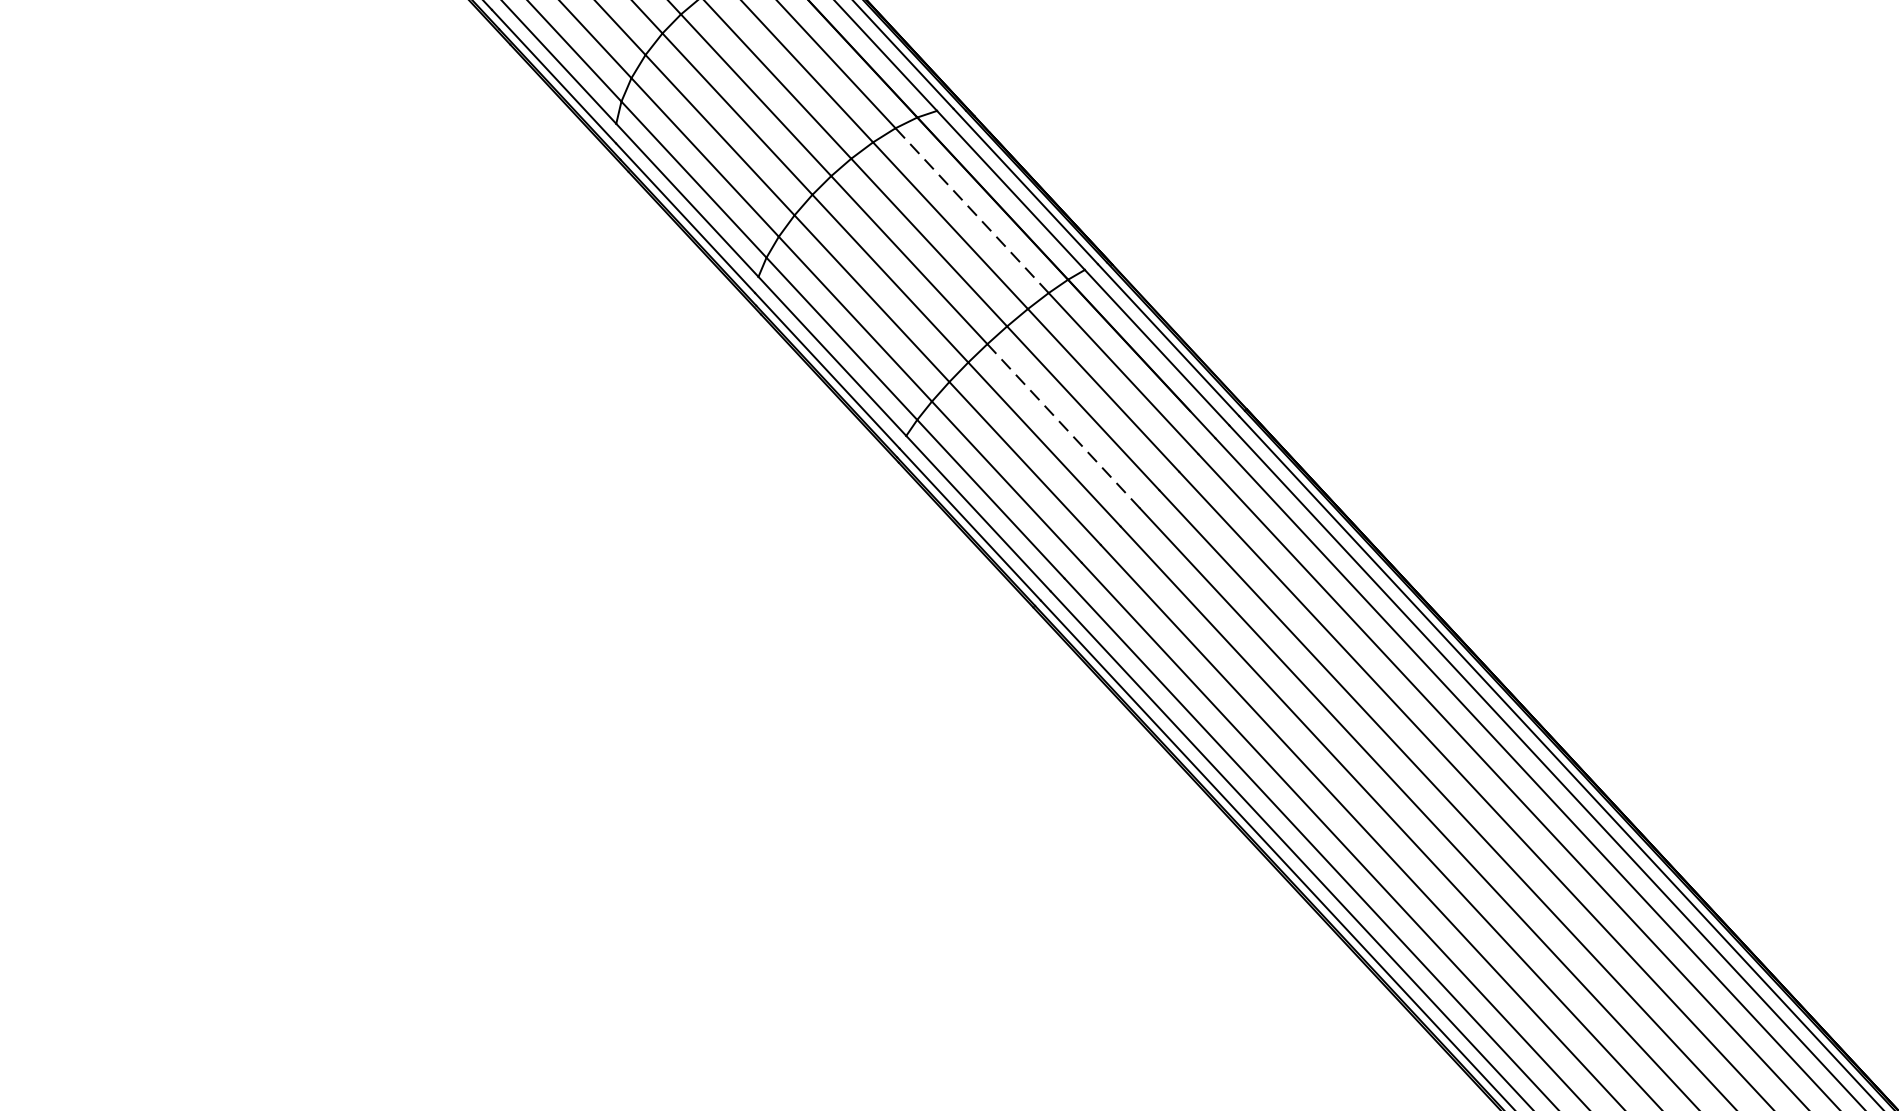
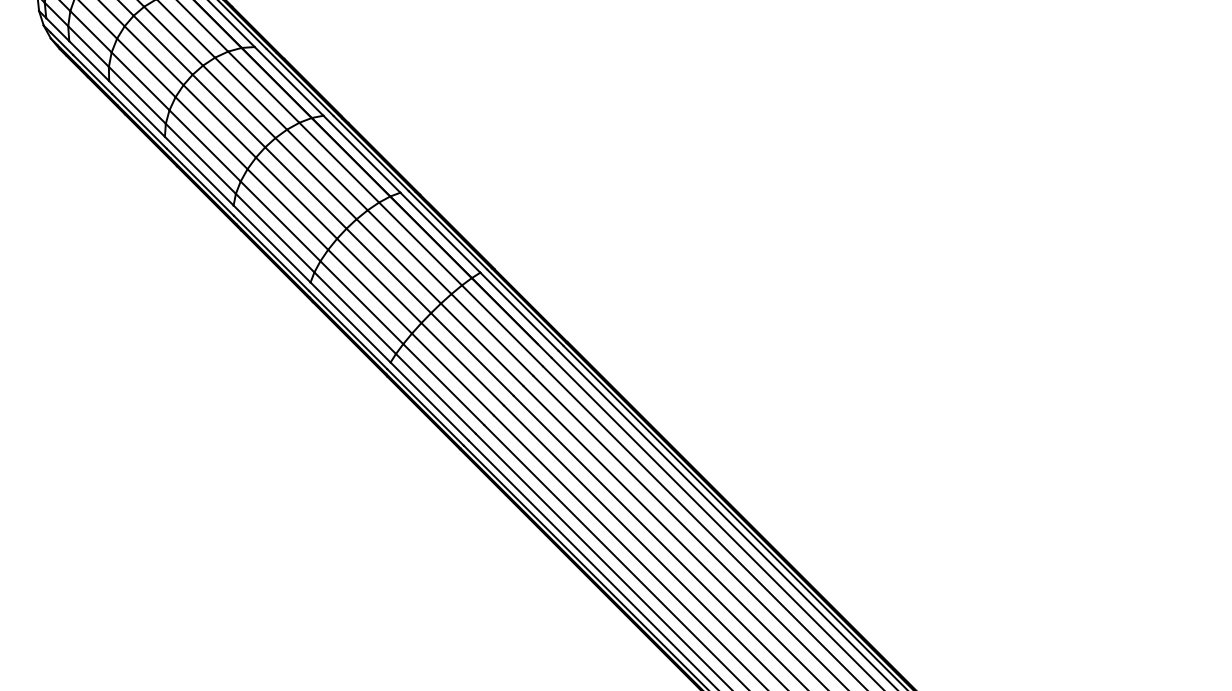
line: (972, 209) -> (420, 243), dashed -> solid
line: (1063, 426) -> (472, 354), dashed -> solid

